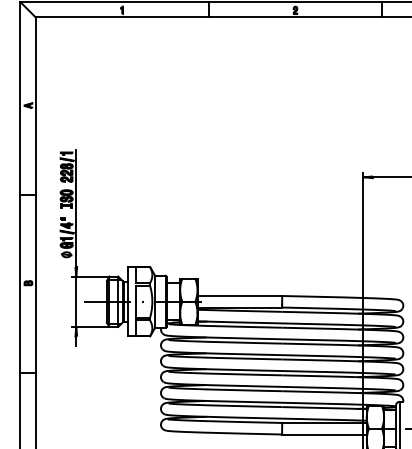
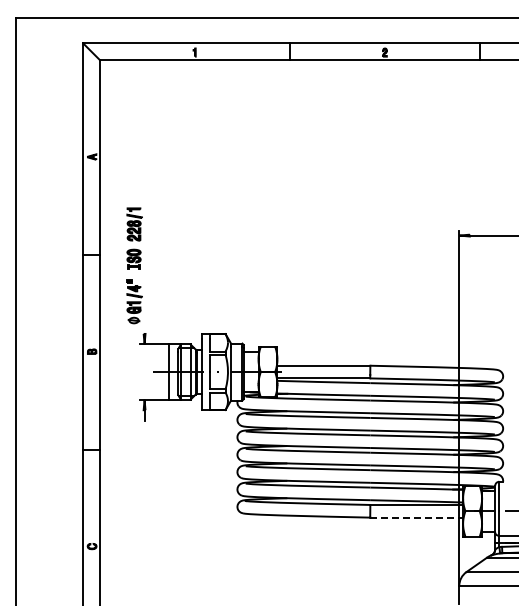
line: (76, 208) -> (144, 269), removed
line: (76, 301) -> (168, 371), moved
line: (325, 434) -> (417, 517), solid -> dashed

